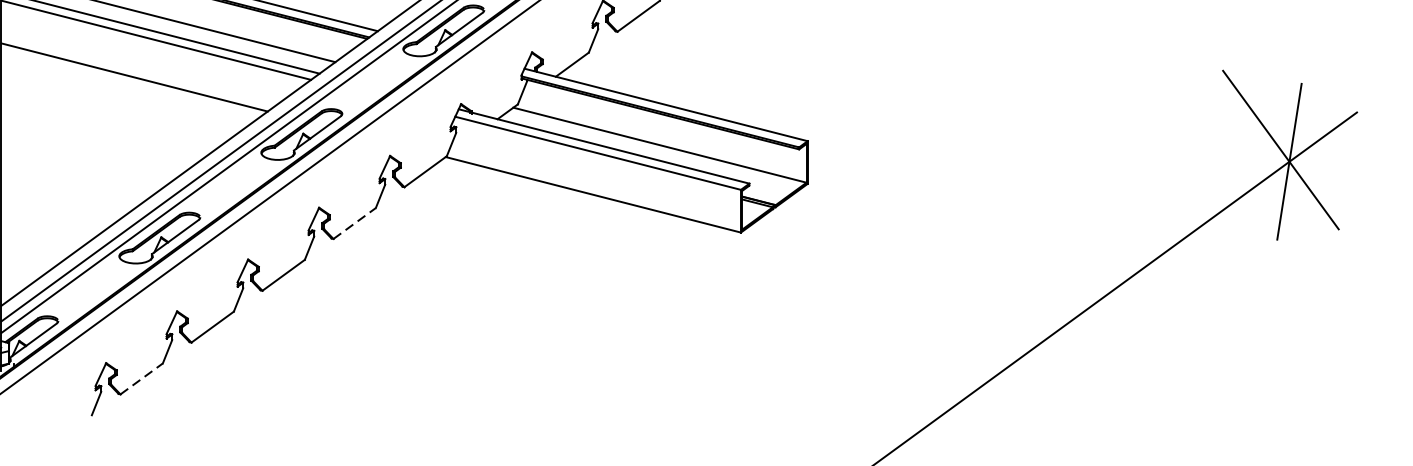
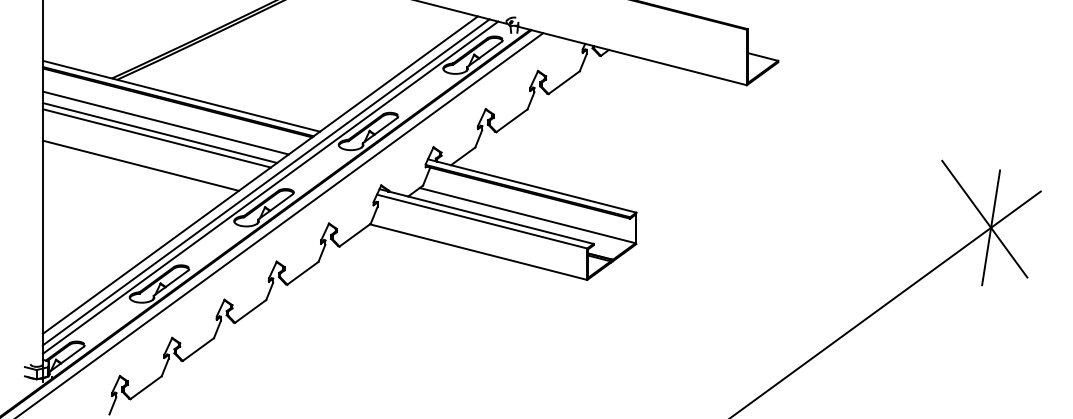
line: (355, 222) -> (303, 272), dashed -> solid
line: (142, 378) -> (146, 387), dashed -> solid

